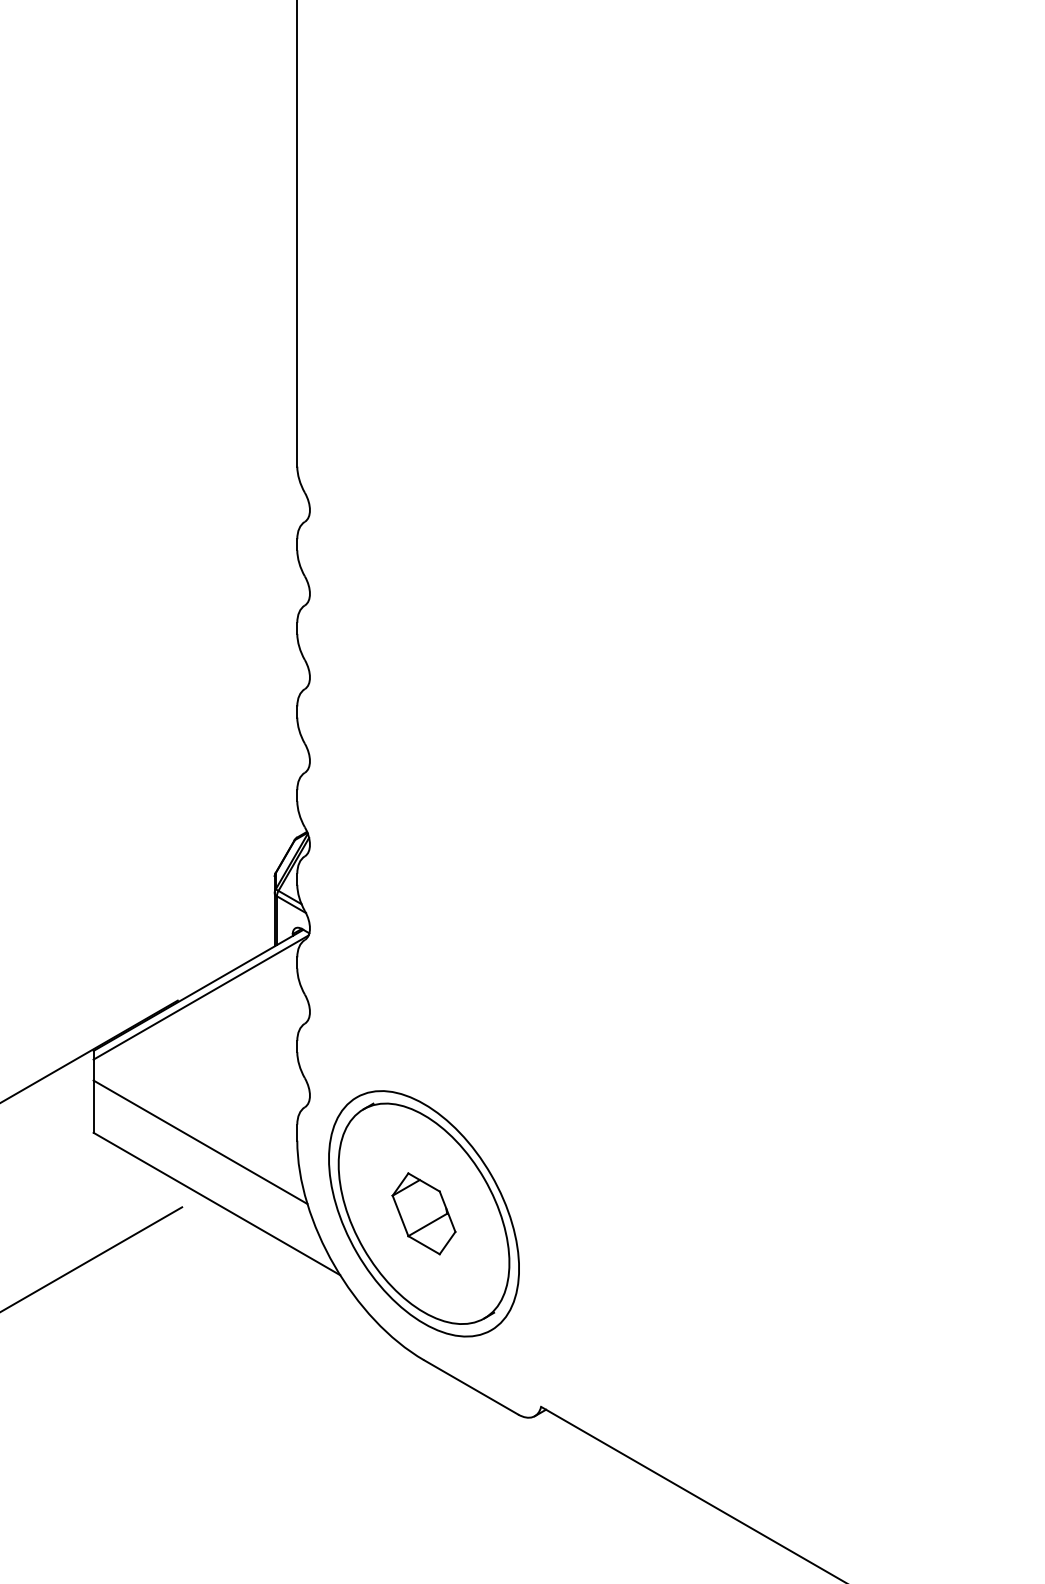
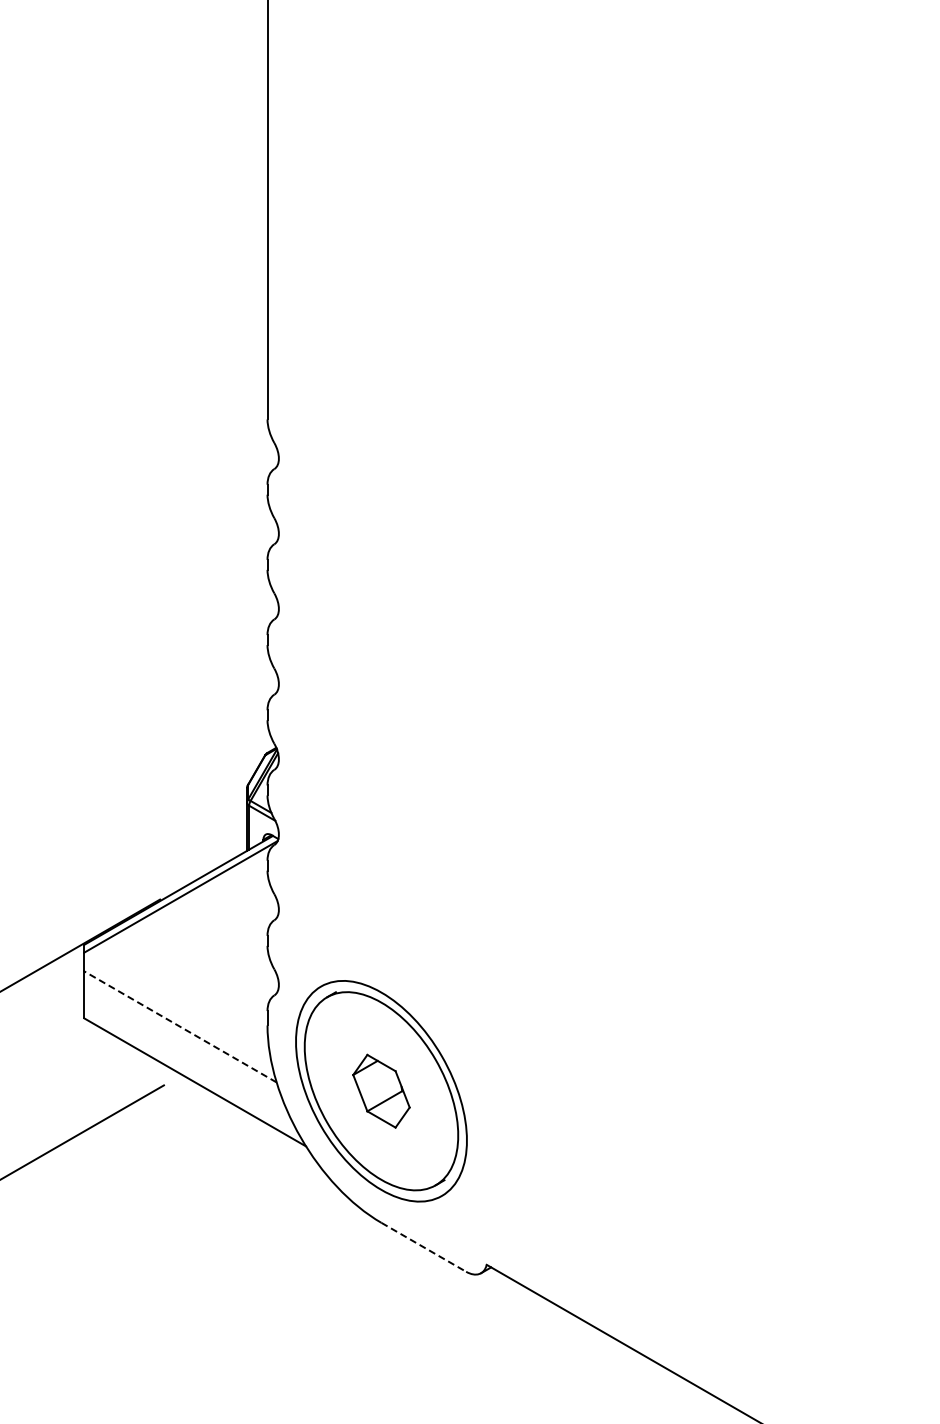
line: (200, 1141) -> (180, 1026), solid -> dashed
line: (470, 1387) -> (423, 1247), solid -> dashed

